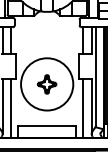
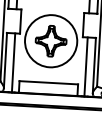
part: (46, 84) -> (50, 41), size x1.67

